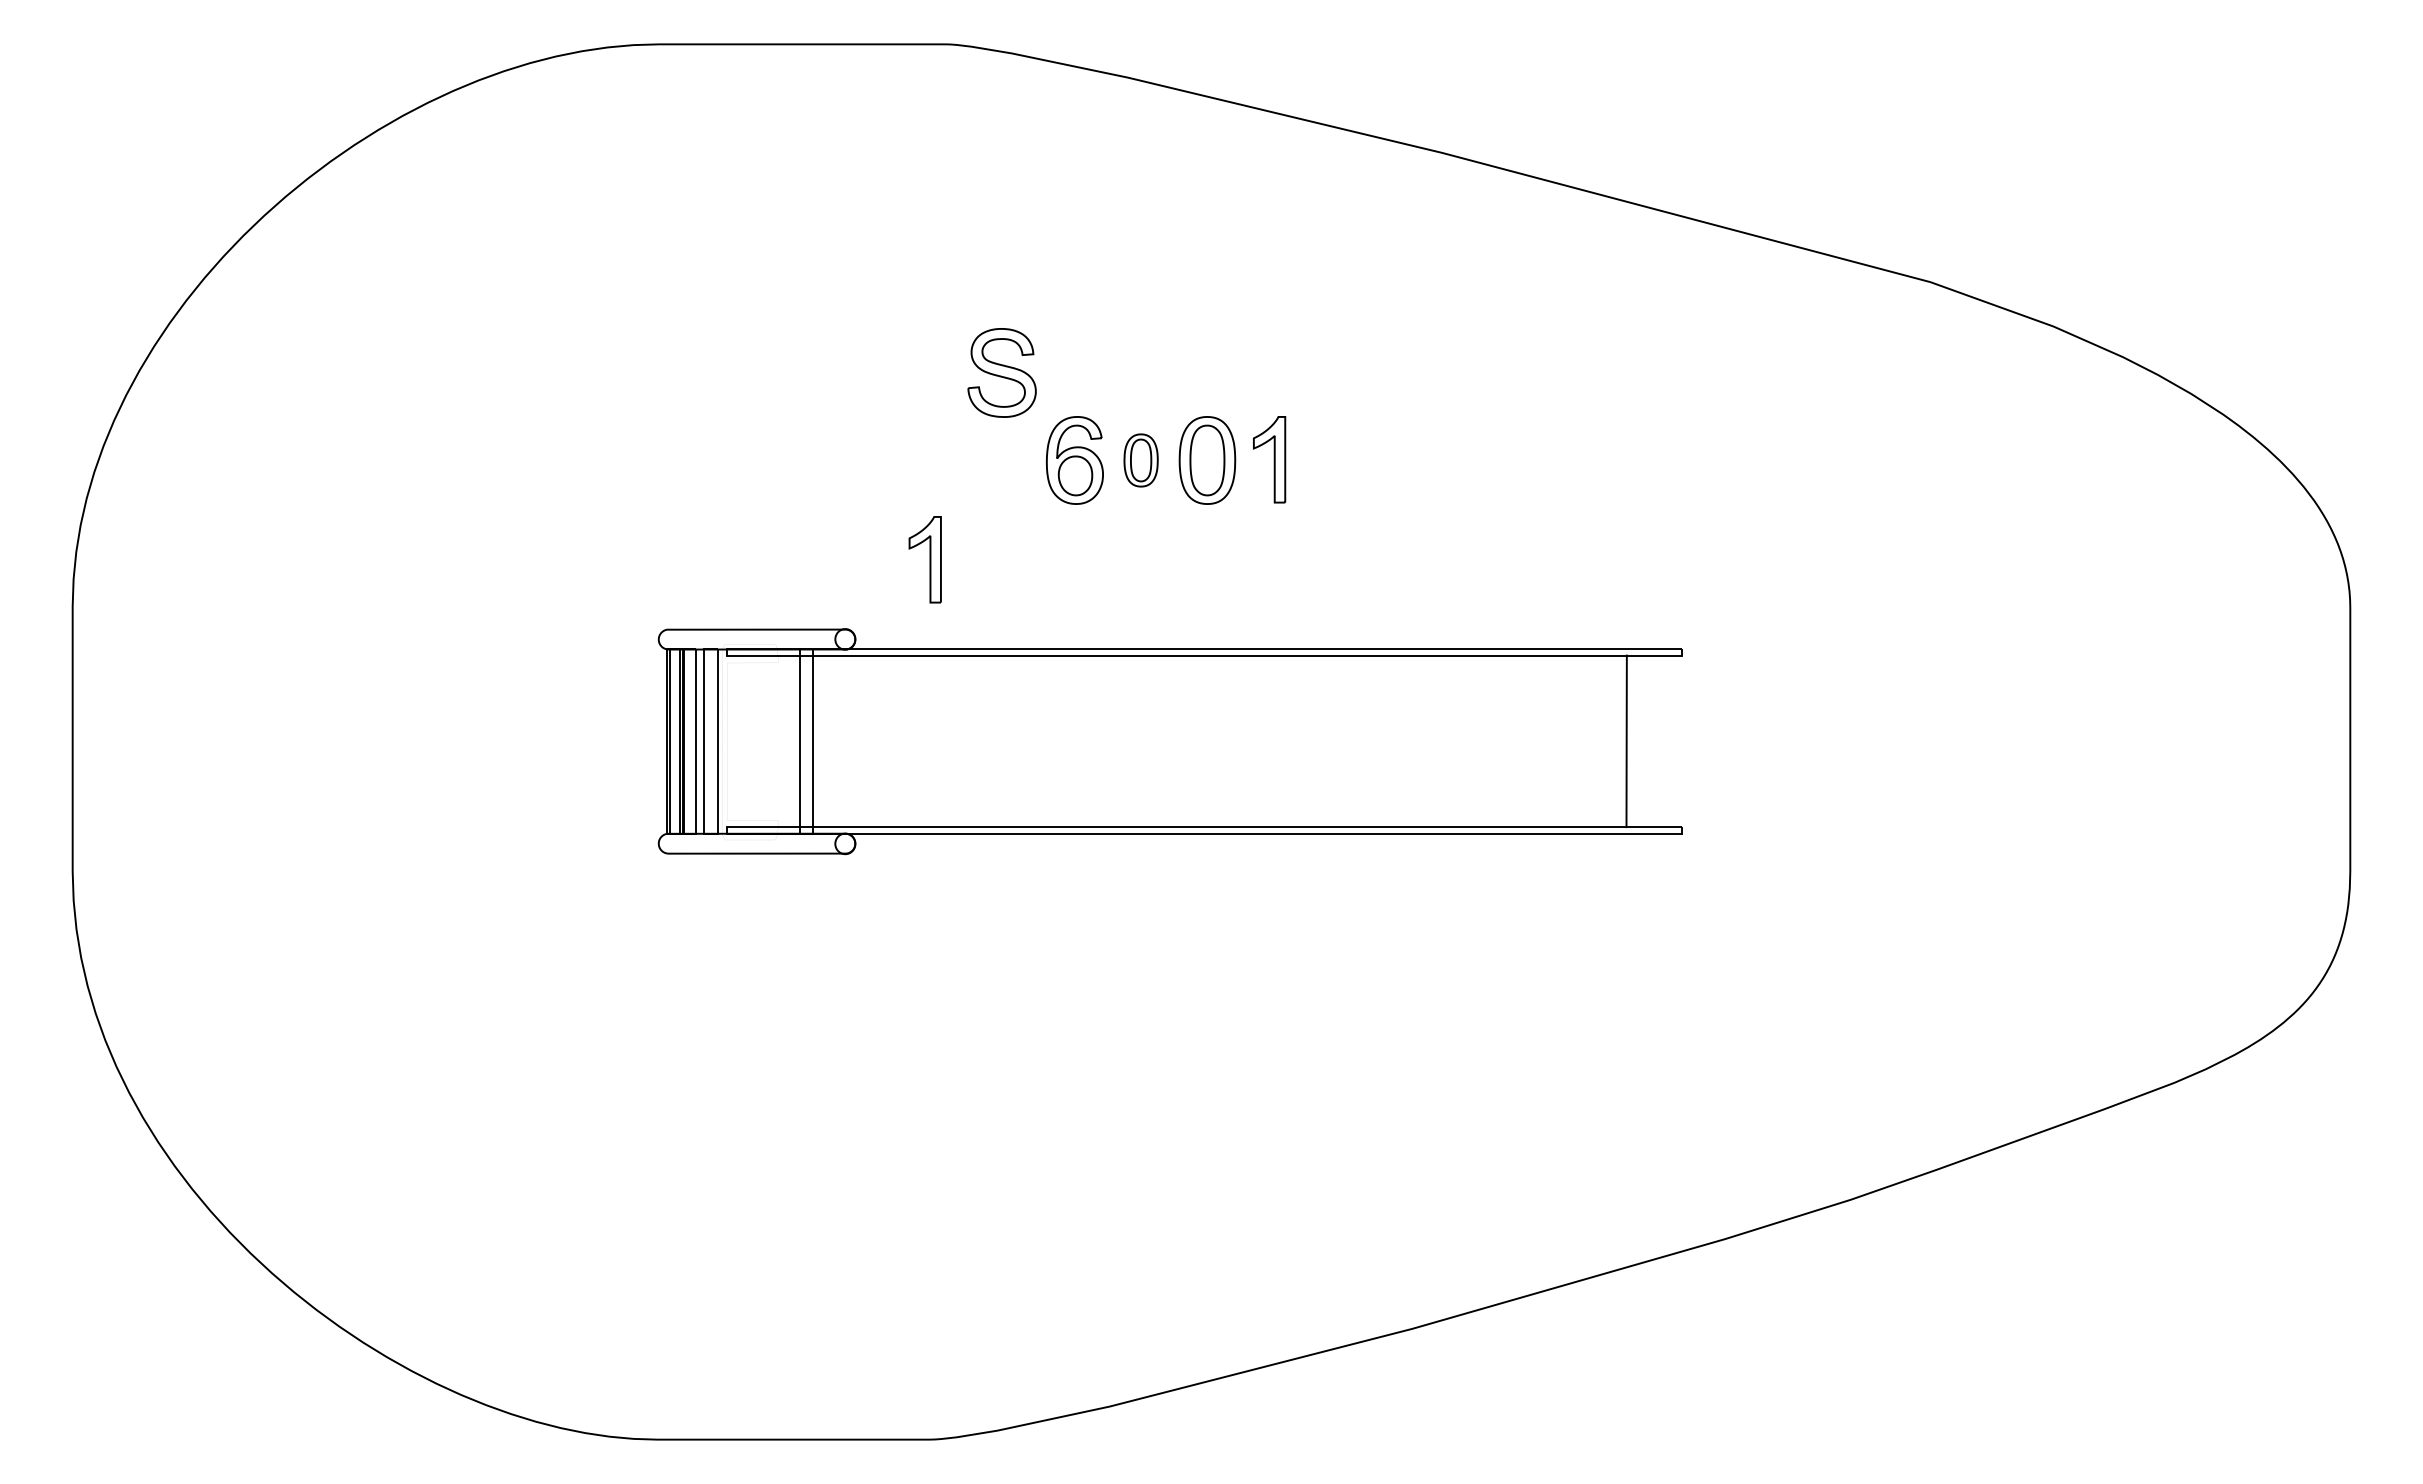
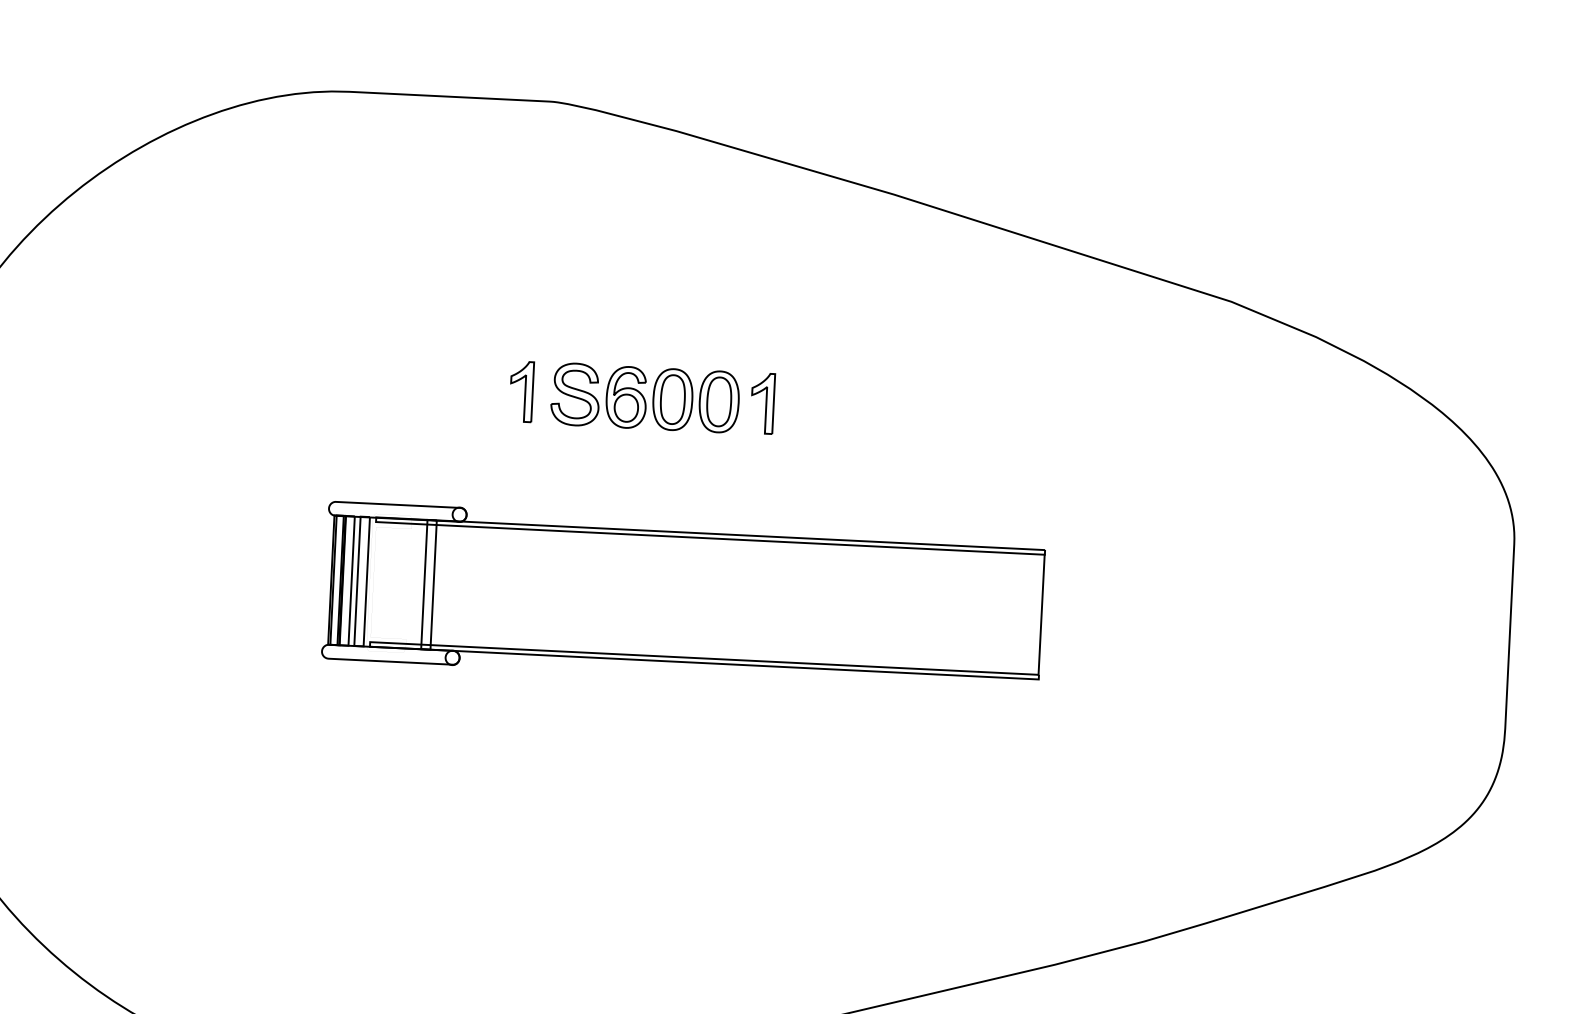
part: (1001, 372) -> (575, 394), moved
part: (1140, 460) -> (672, 399), size x1.67
part: (924, 559) -> (521, 391), moved
line: (1626, 741) -> (1041, 614), moved

